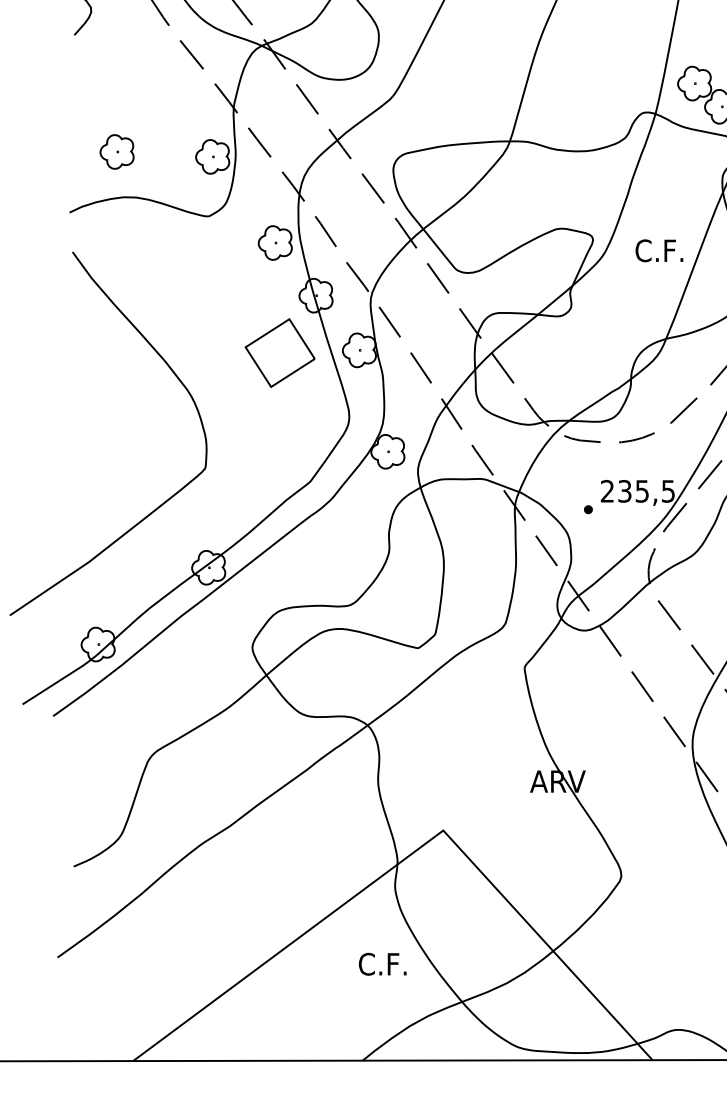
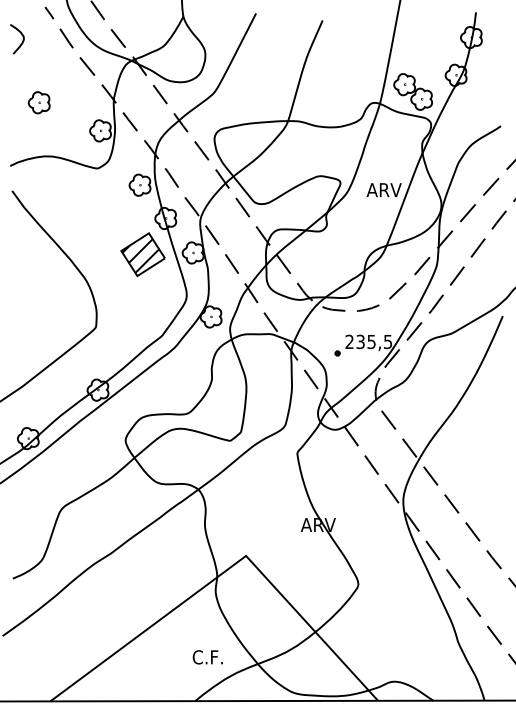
part: (115, 151) -> (38, 102), moved
text: (661, 251) -> (383, 190), C.F. -> ARV
hatch: (275, 354) -> (140, 255), added
text: (382, 964) -> (207, 657), moved

